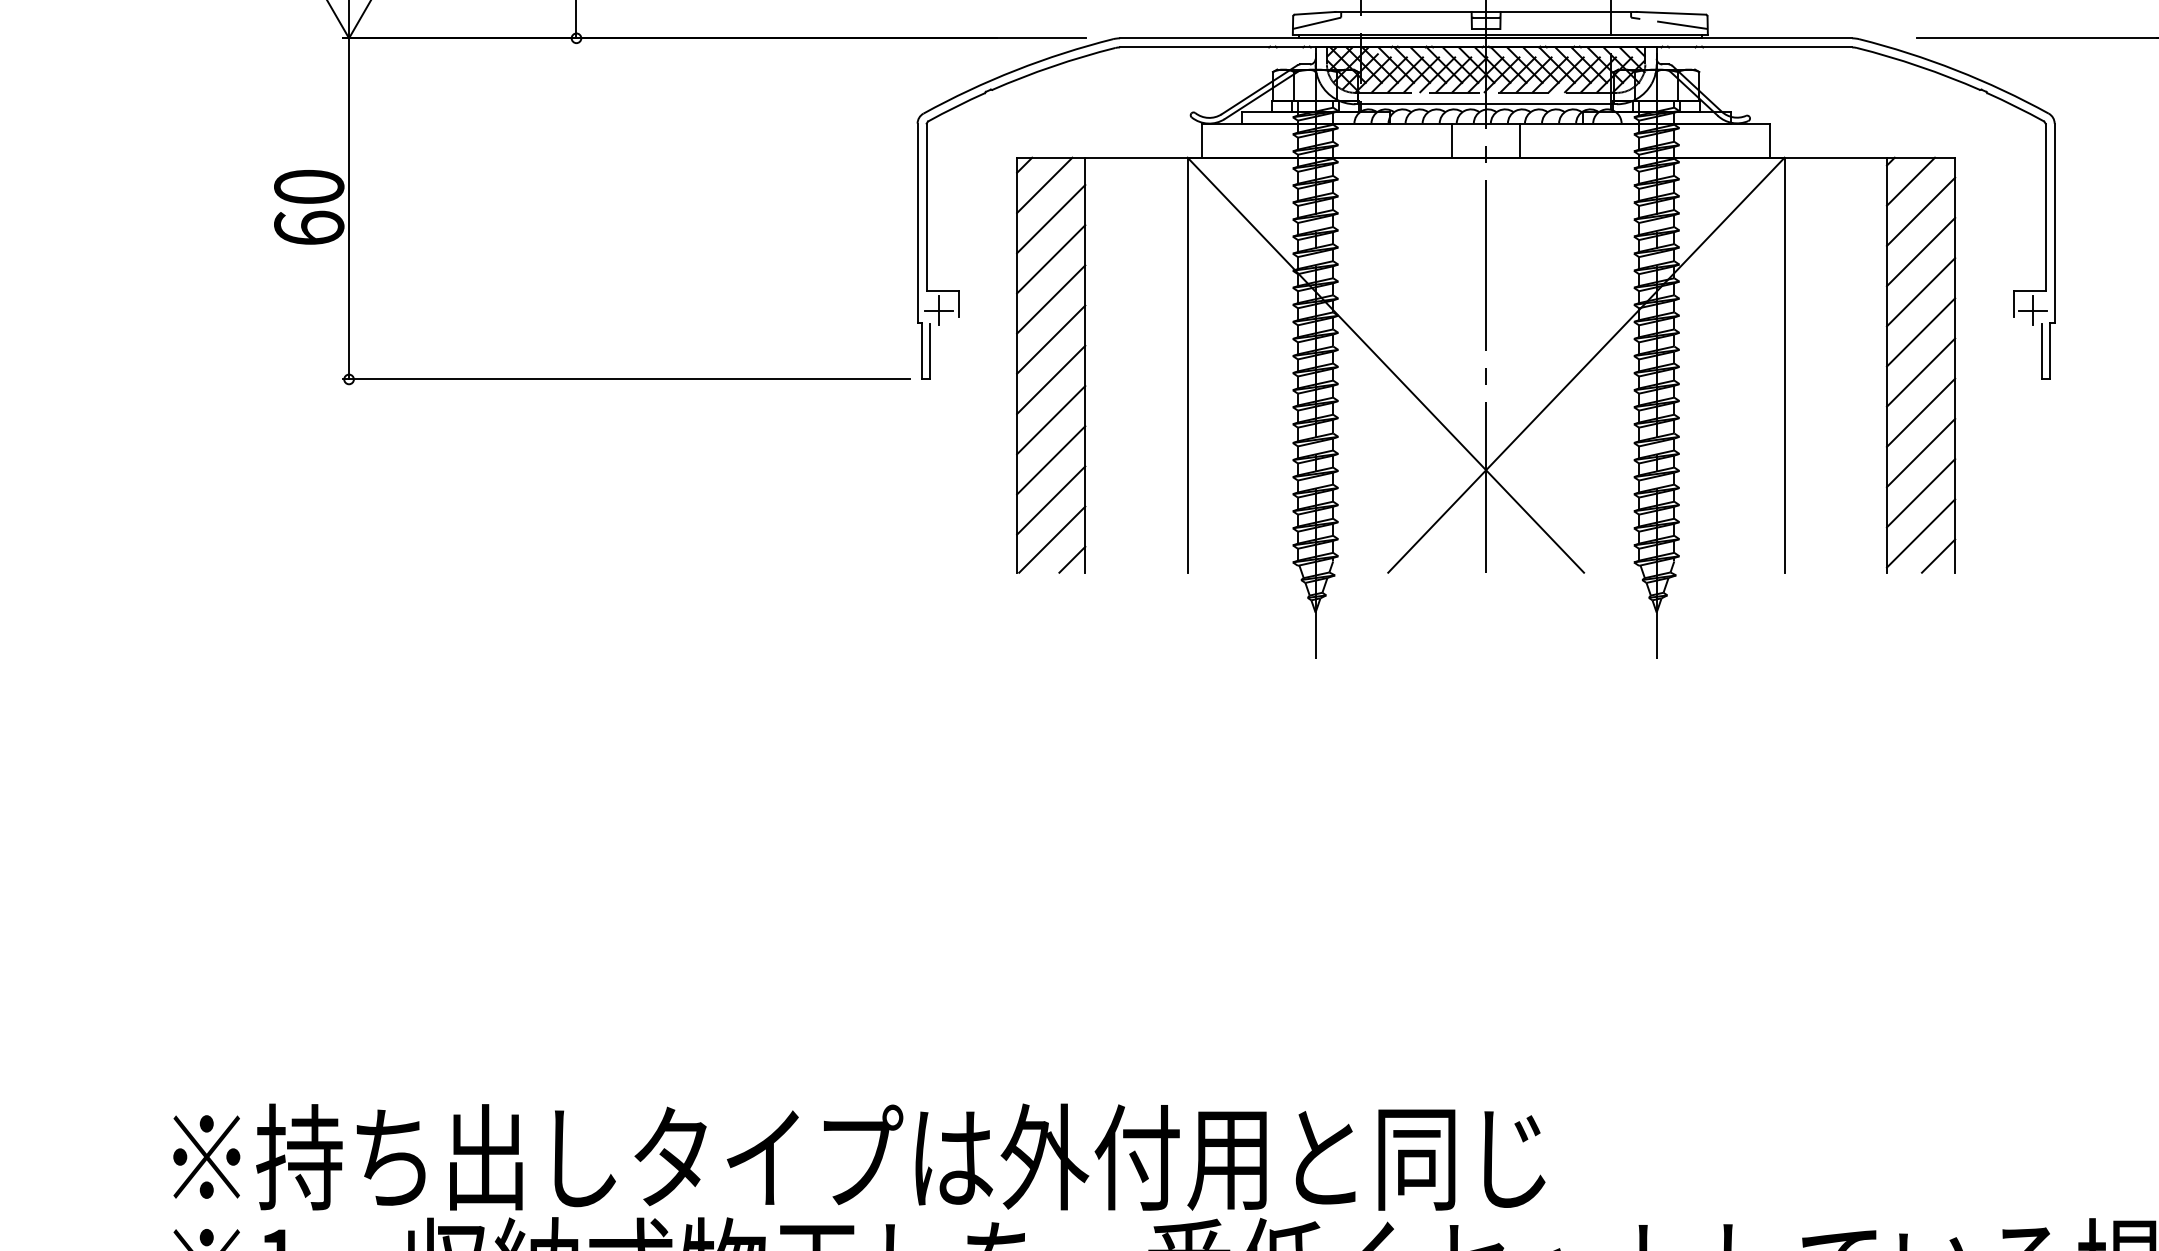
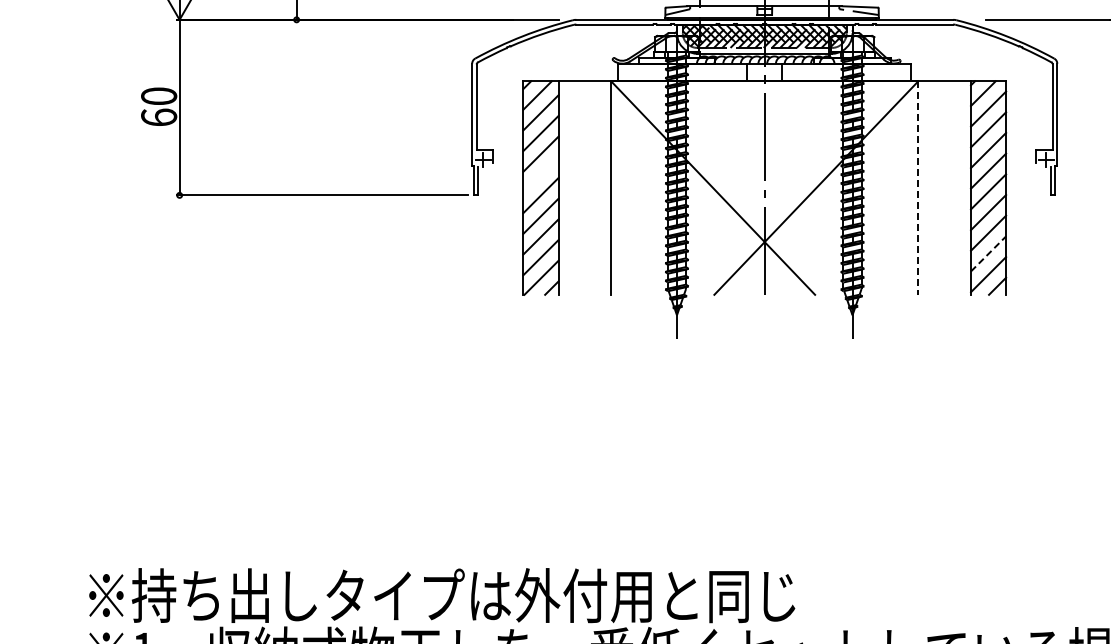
line: (1050, 338) -> (540, 174), removed
line: (1784, 366) -> (918, 188), solid -> dashed
line: (1920, 492) -> (988, 253), solid -> dashed

